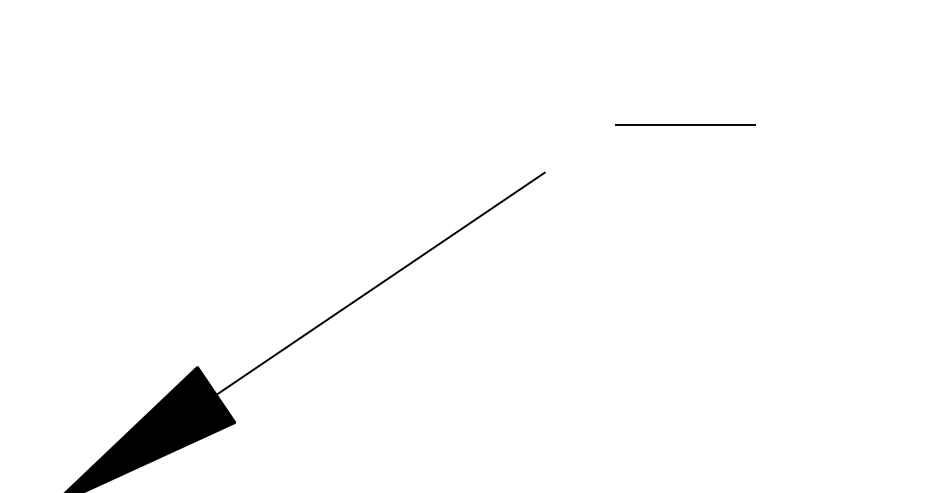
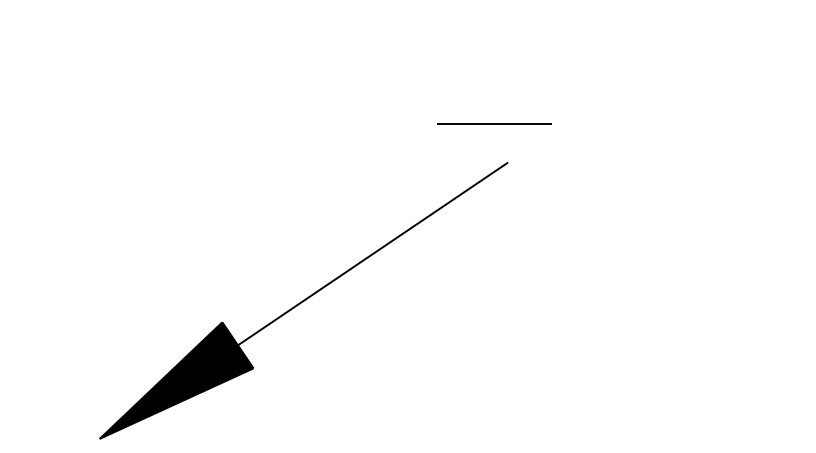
line: (685, 124) -> (494, 123), moved

